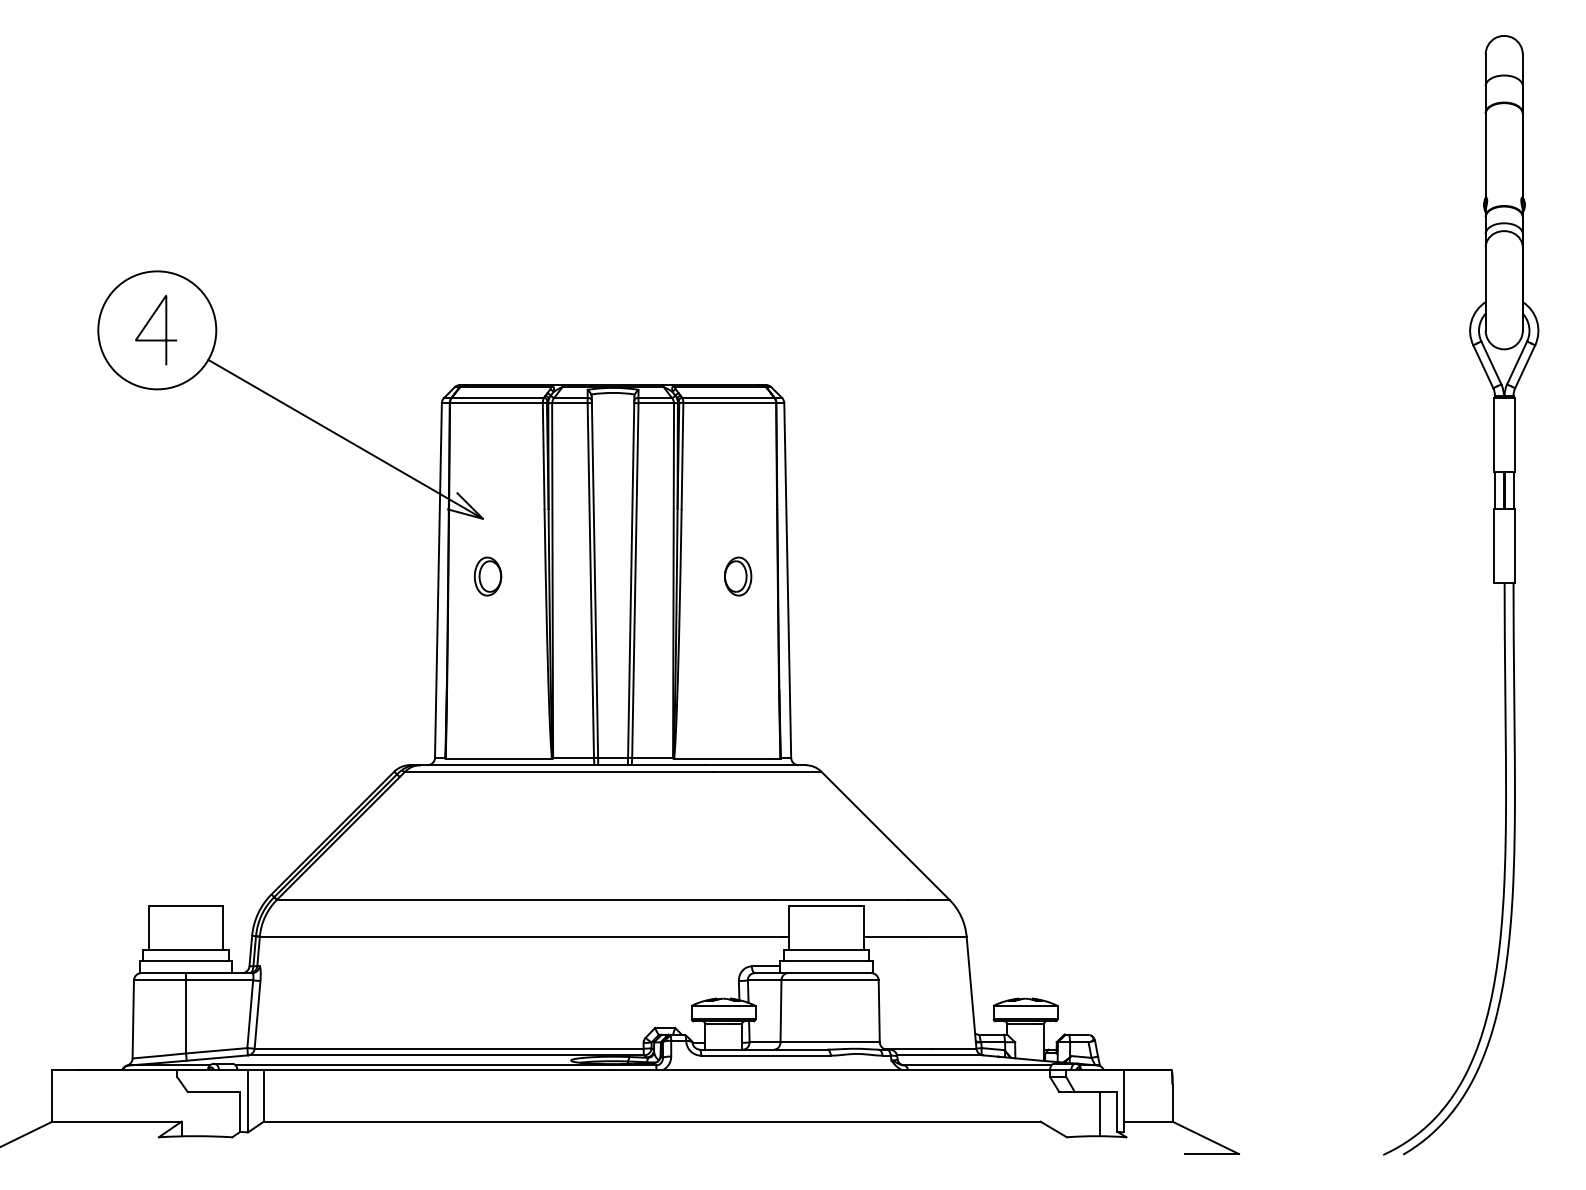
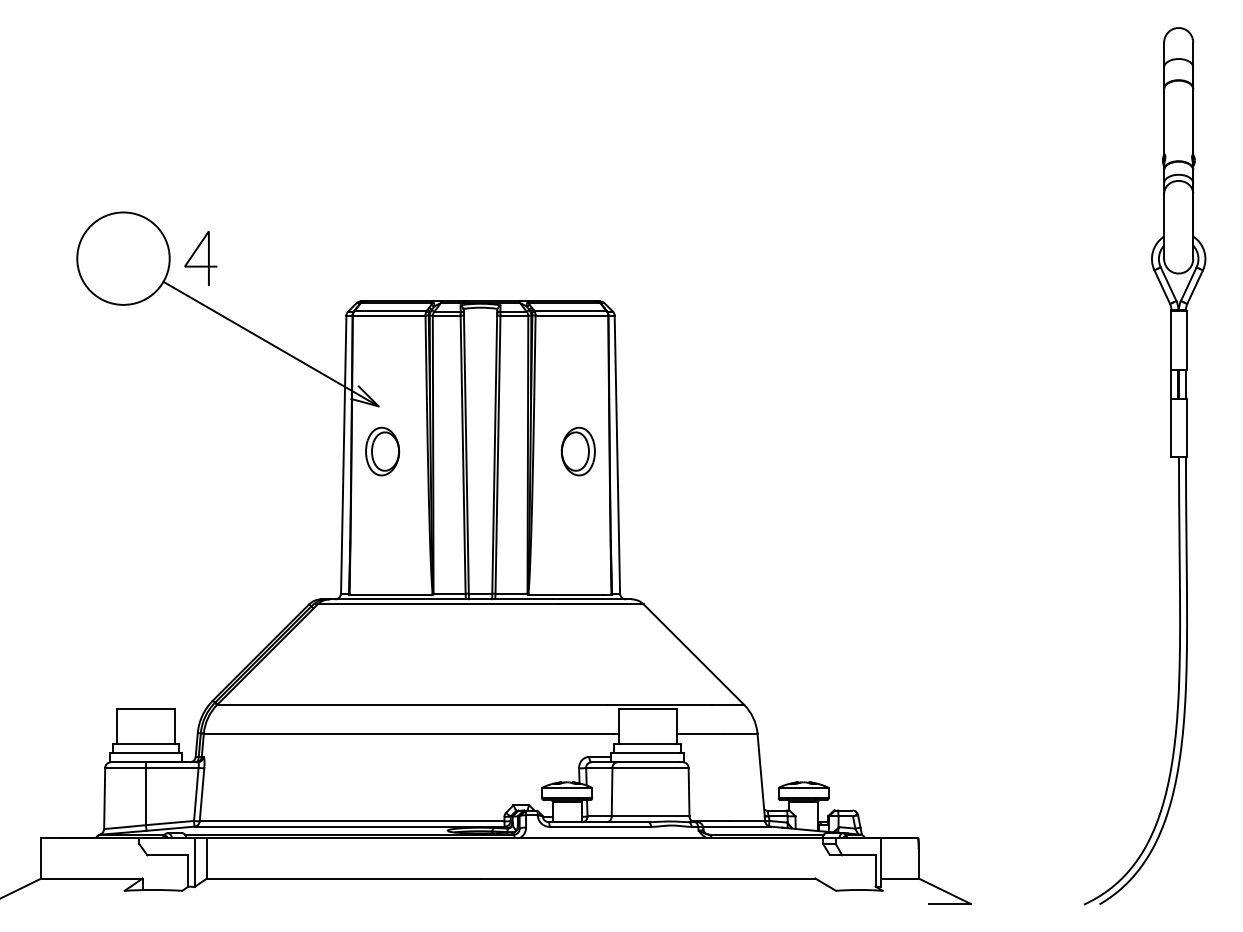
line: (165, 330) -> (208, 258), moved
part: (487, 576) -> (382, 451), size x1.6
part: (738, 576) -> (578, 451), size x1.6
line: (1100, 1113) -> (862, 872), removed

